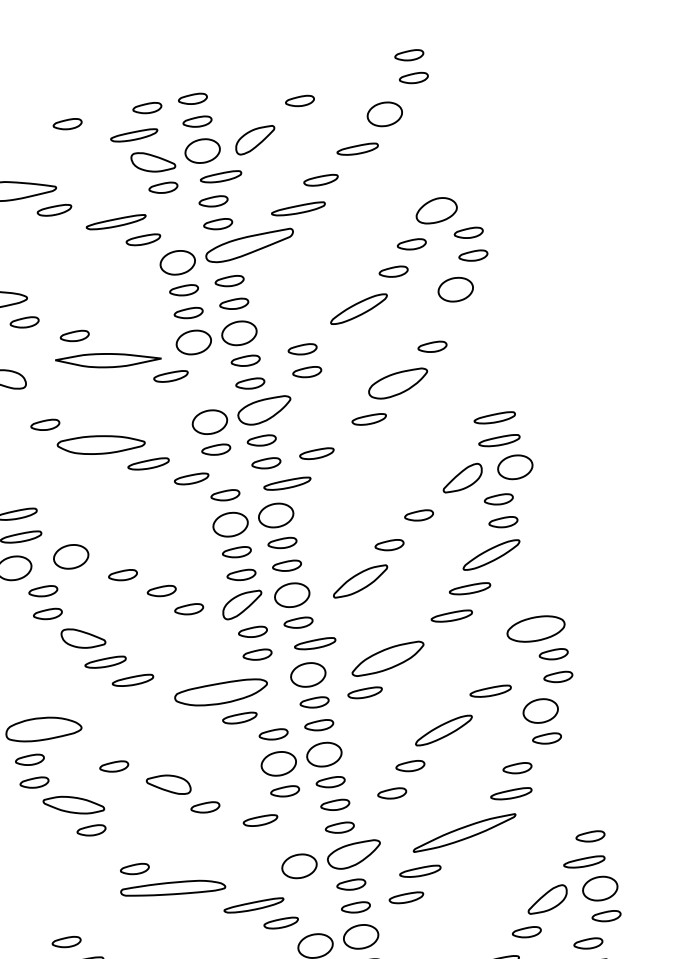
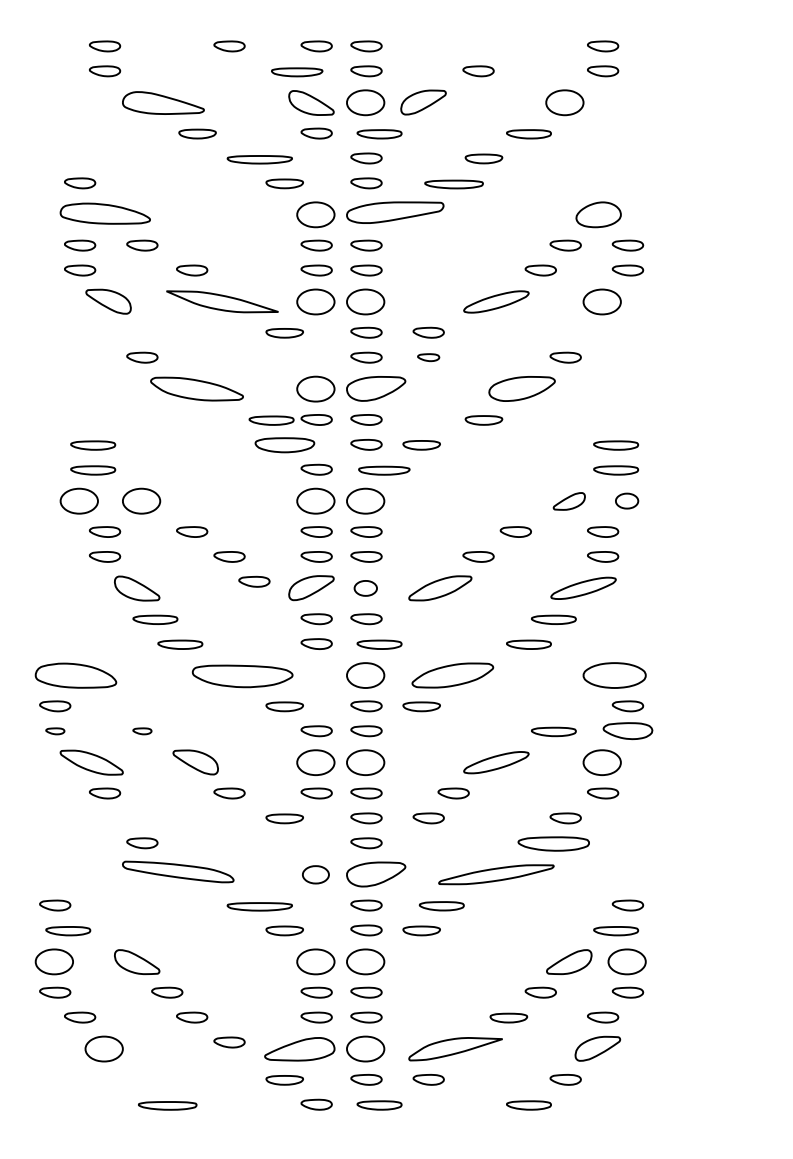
part: (307, 372) -> (428, 357), size x0.7
part: (148, 464) -> (271, 420), moved
part: (514, 466) -> (626, 500), size x0.6
part: (462, 478) -> (569, 501), size x0.7
part: (191, 479) -> (284, 445), size x1.6
part: (292, 595) -> (365, 588), size x0.6
part: (558, 677) -> (627, 731), size x1.6
part: (221, 693) -> (242, 676), moved
part: (114, 767) -> (142, 731), size x0.6
part: (34, 783) -> (55, 731), size x0.6
part: (511, 793) -> (553, 843), size x1.6
part: (299, 866) -> (315, 874), size x0.7

